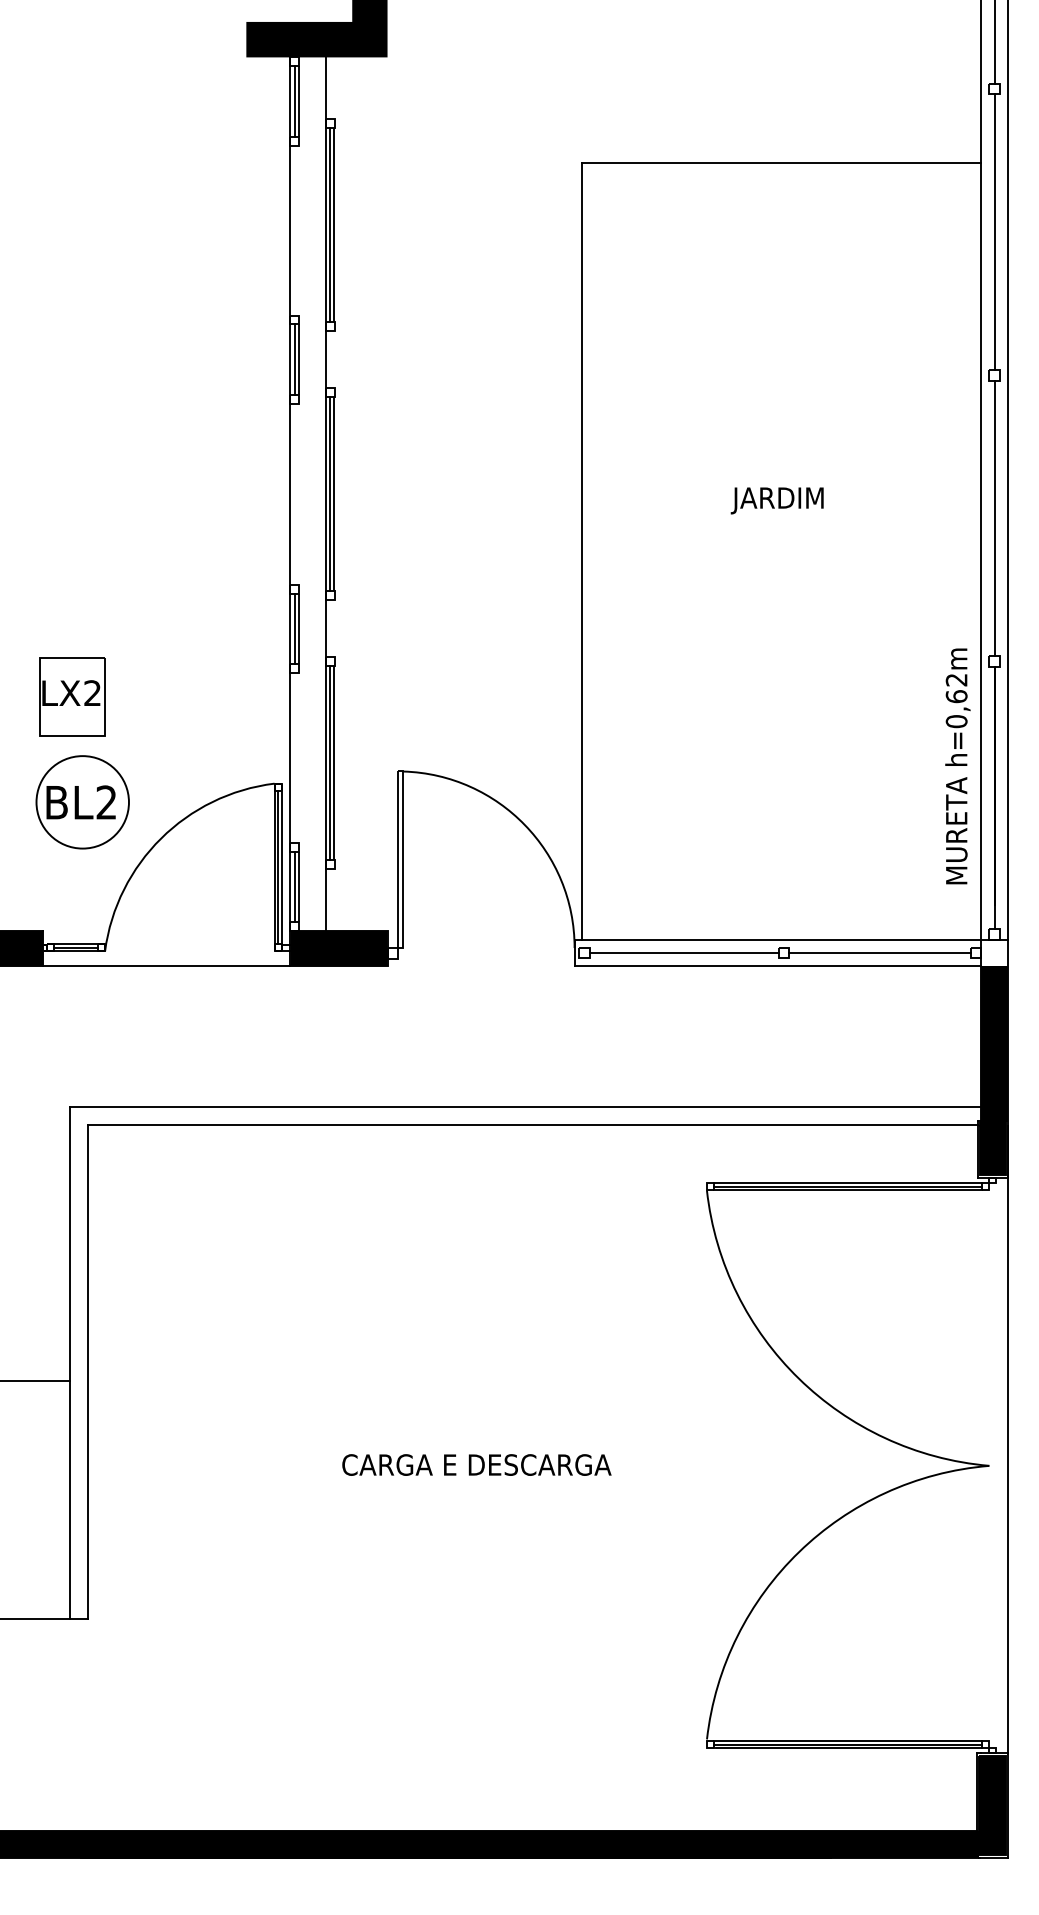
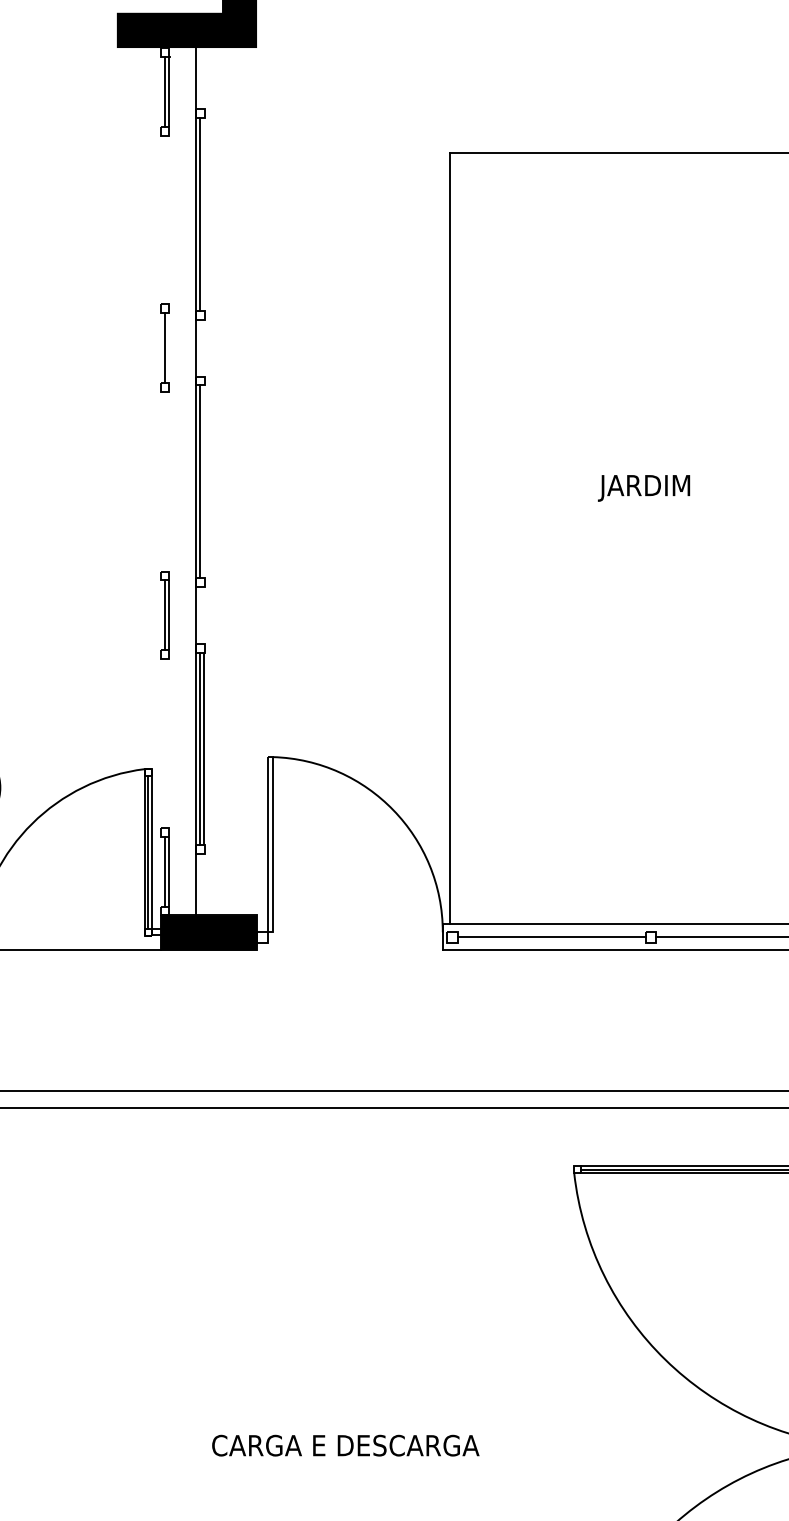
line: (334, 225) -> (204, 214), removed
line: (299, 359) -> (169, 347), removed
line: (290, 494) -> (160, 482), removed
line: (334, 494) -> (204, 482), removed

